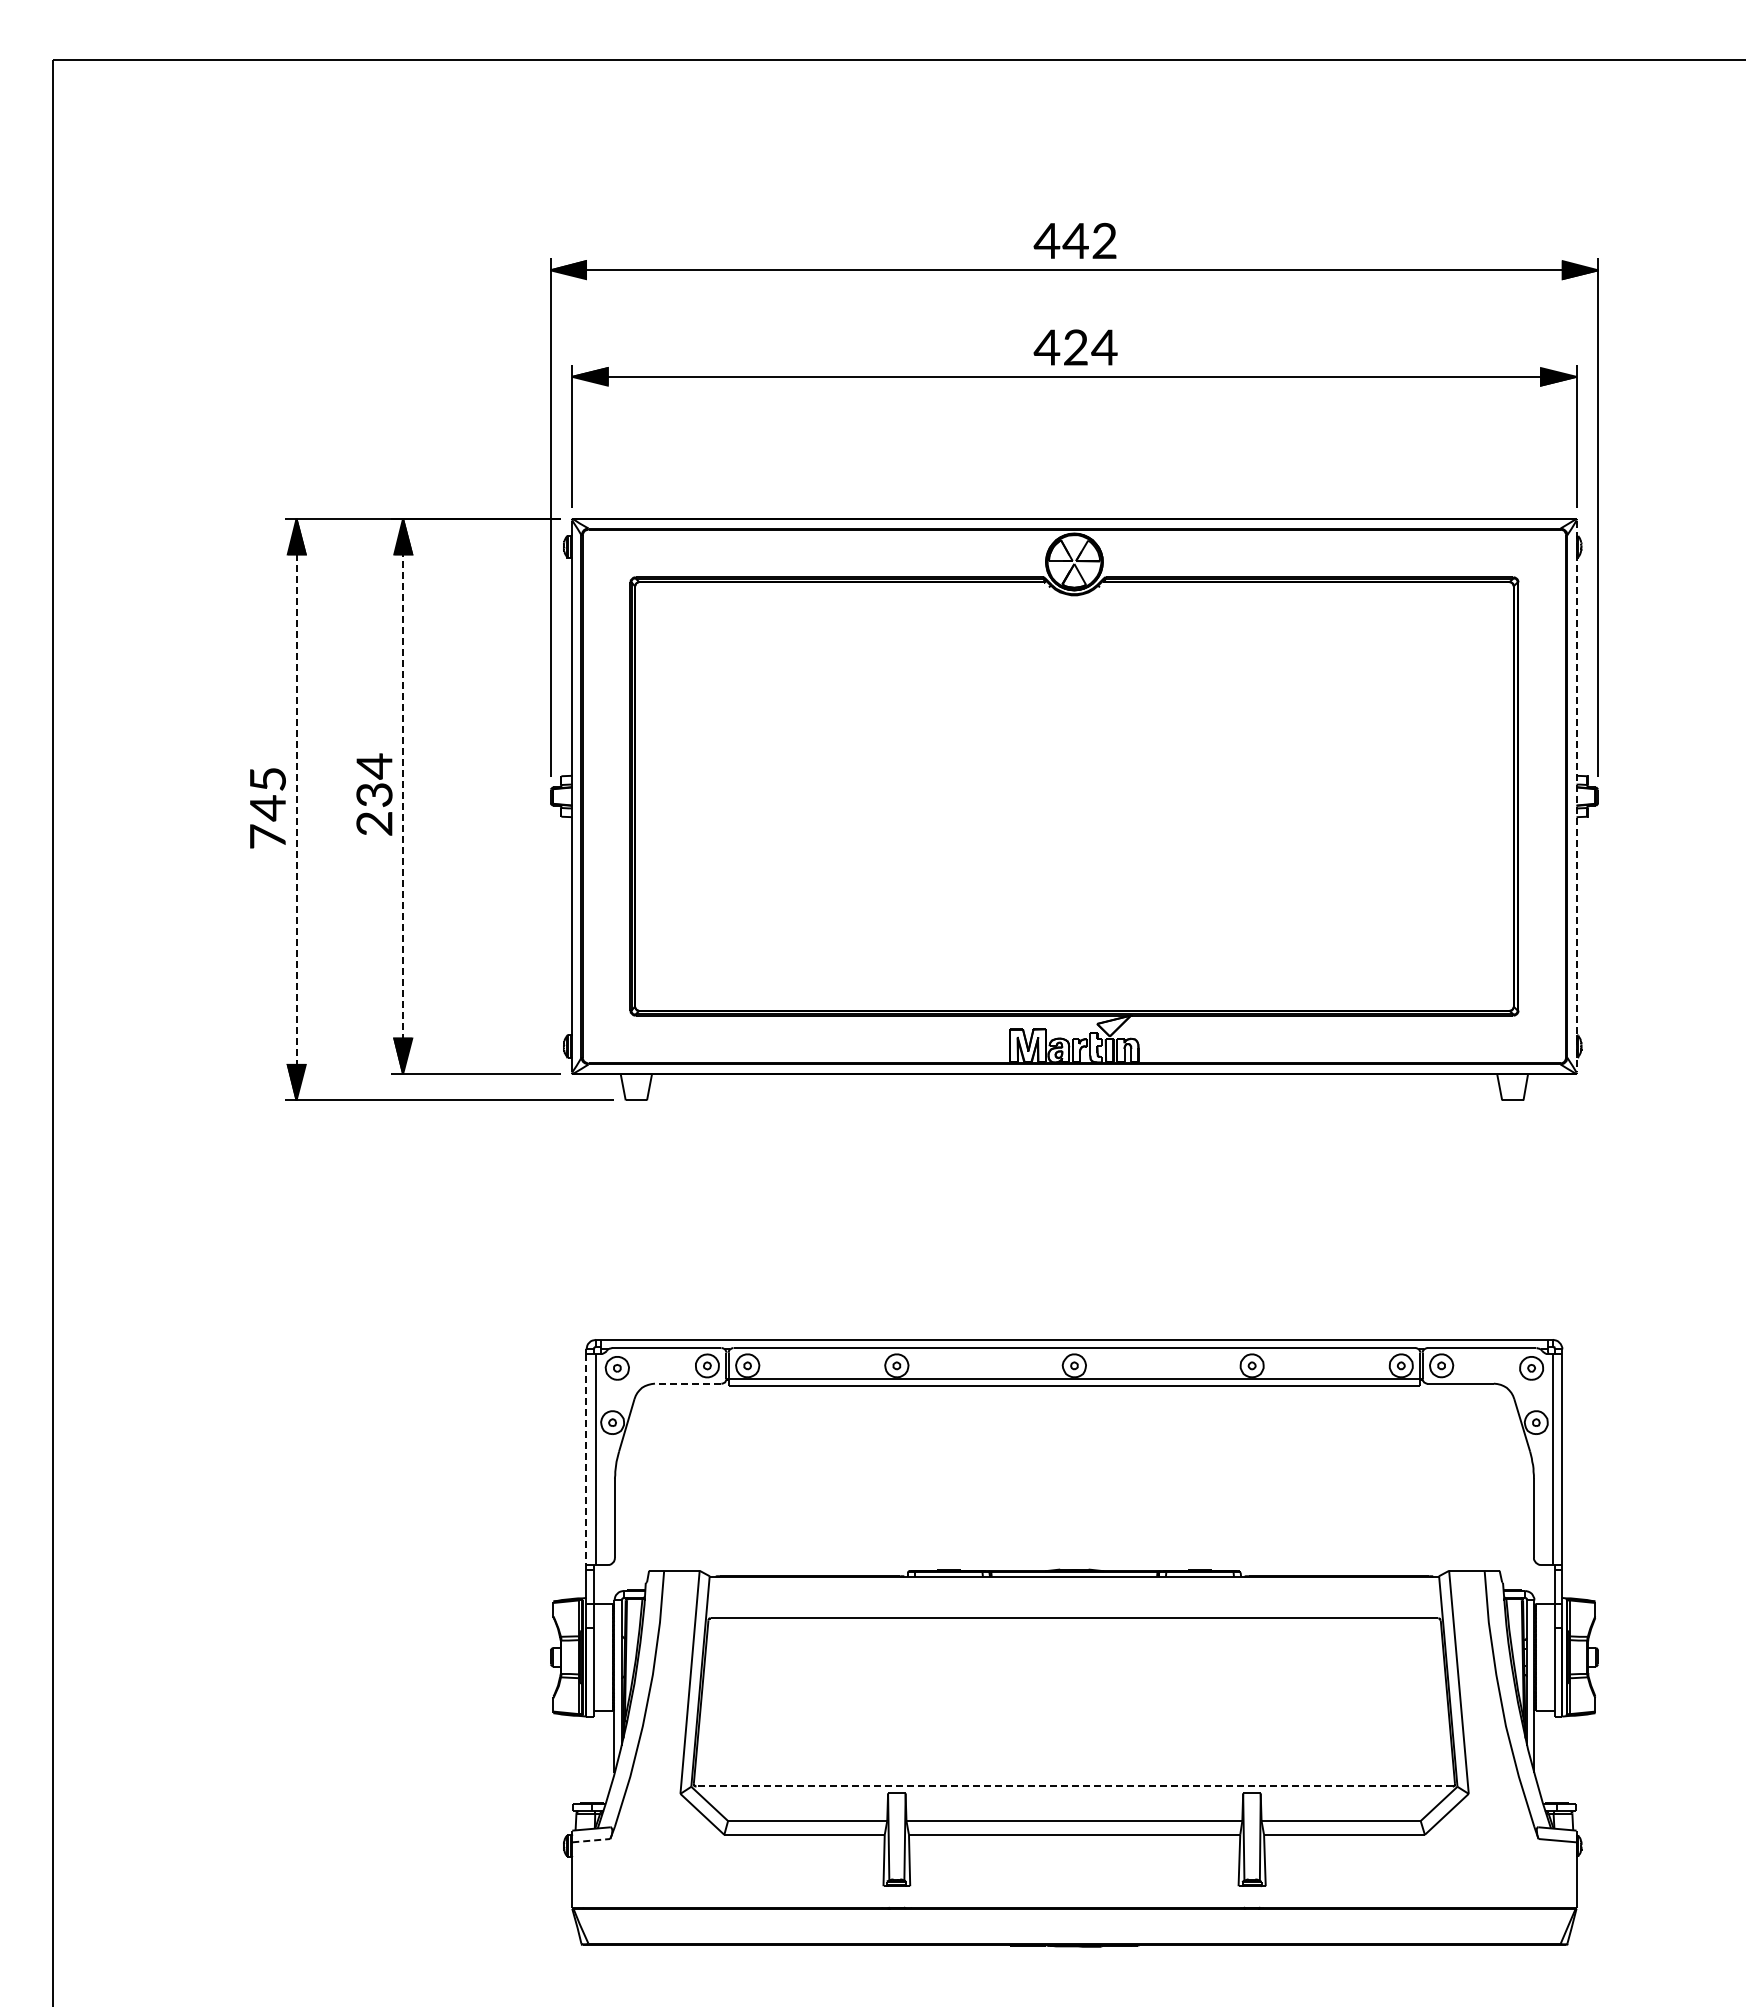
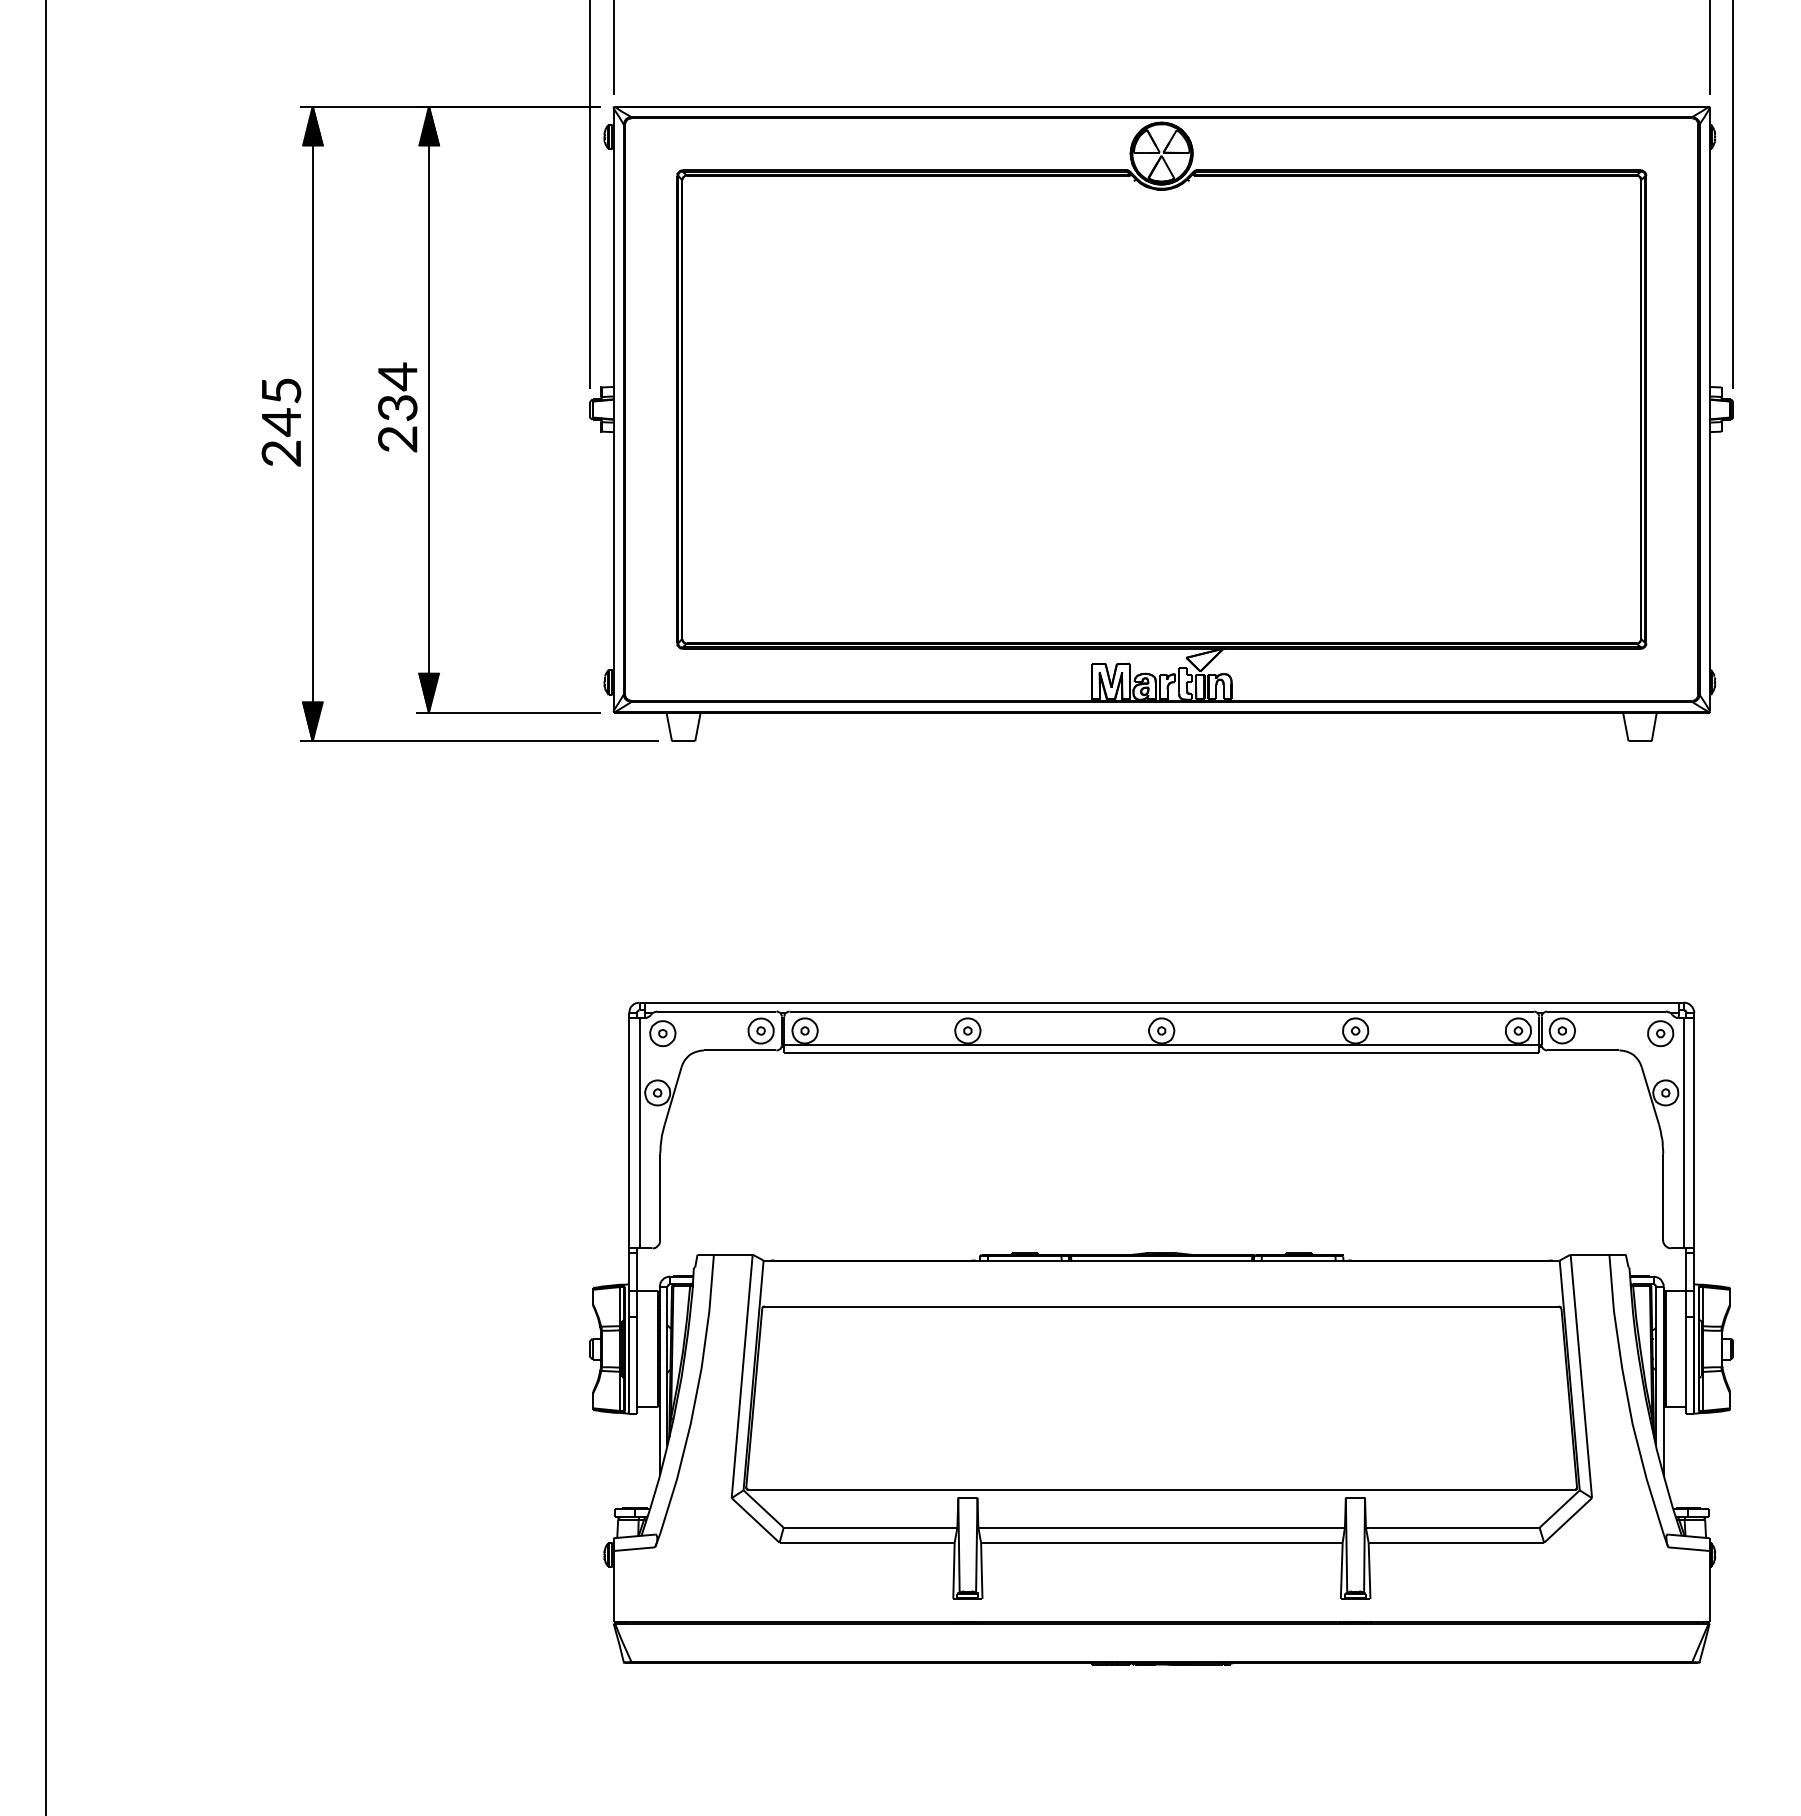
line: (403, 796) -> (429, 409), dashed -> solid
line: (1576, 796) -> (1709, 409), dashed -> solid
line: (296, 809) -> (312, 423), dashed -> solid
text: (267, 836) -> (280, 453), 745 -> 245
line: (687, 1383) -> (739, 1050), dashed -> solid
line: (586, 1459) -> (629, 1133), dashed -> solid
line: (1074, 1786) -> (1161, 1490), dashed -> solid
line: (591, 1840) -> (634, 1548), dashed -> solid

